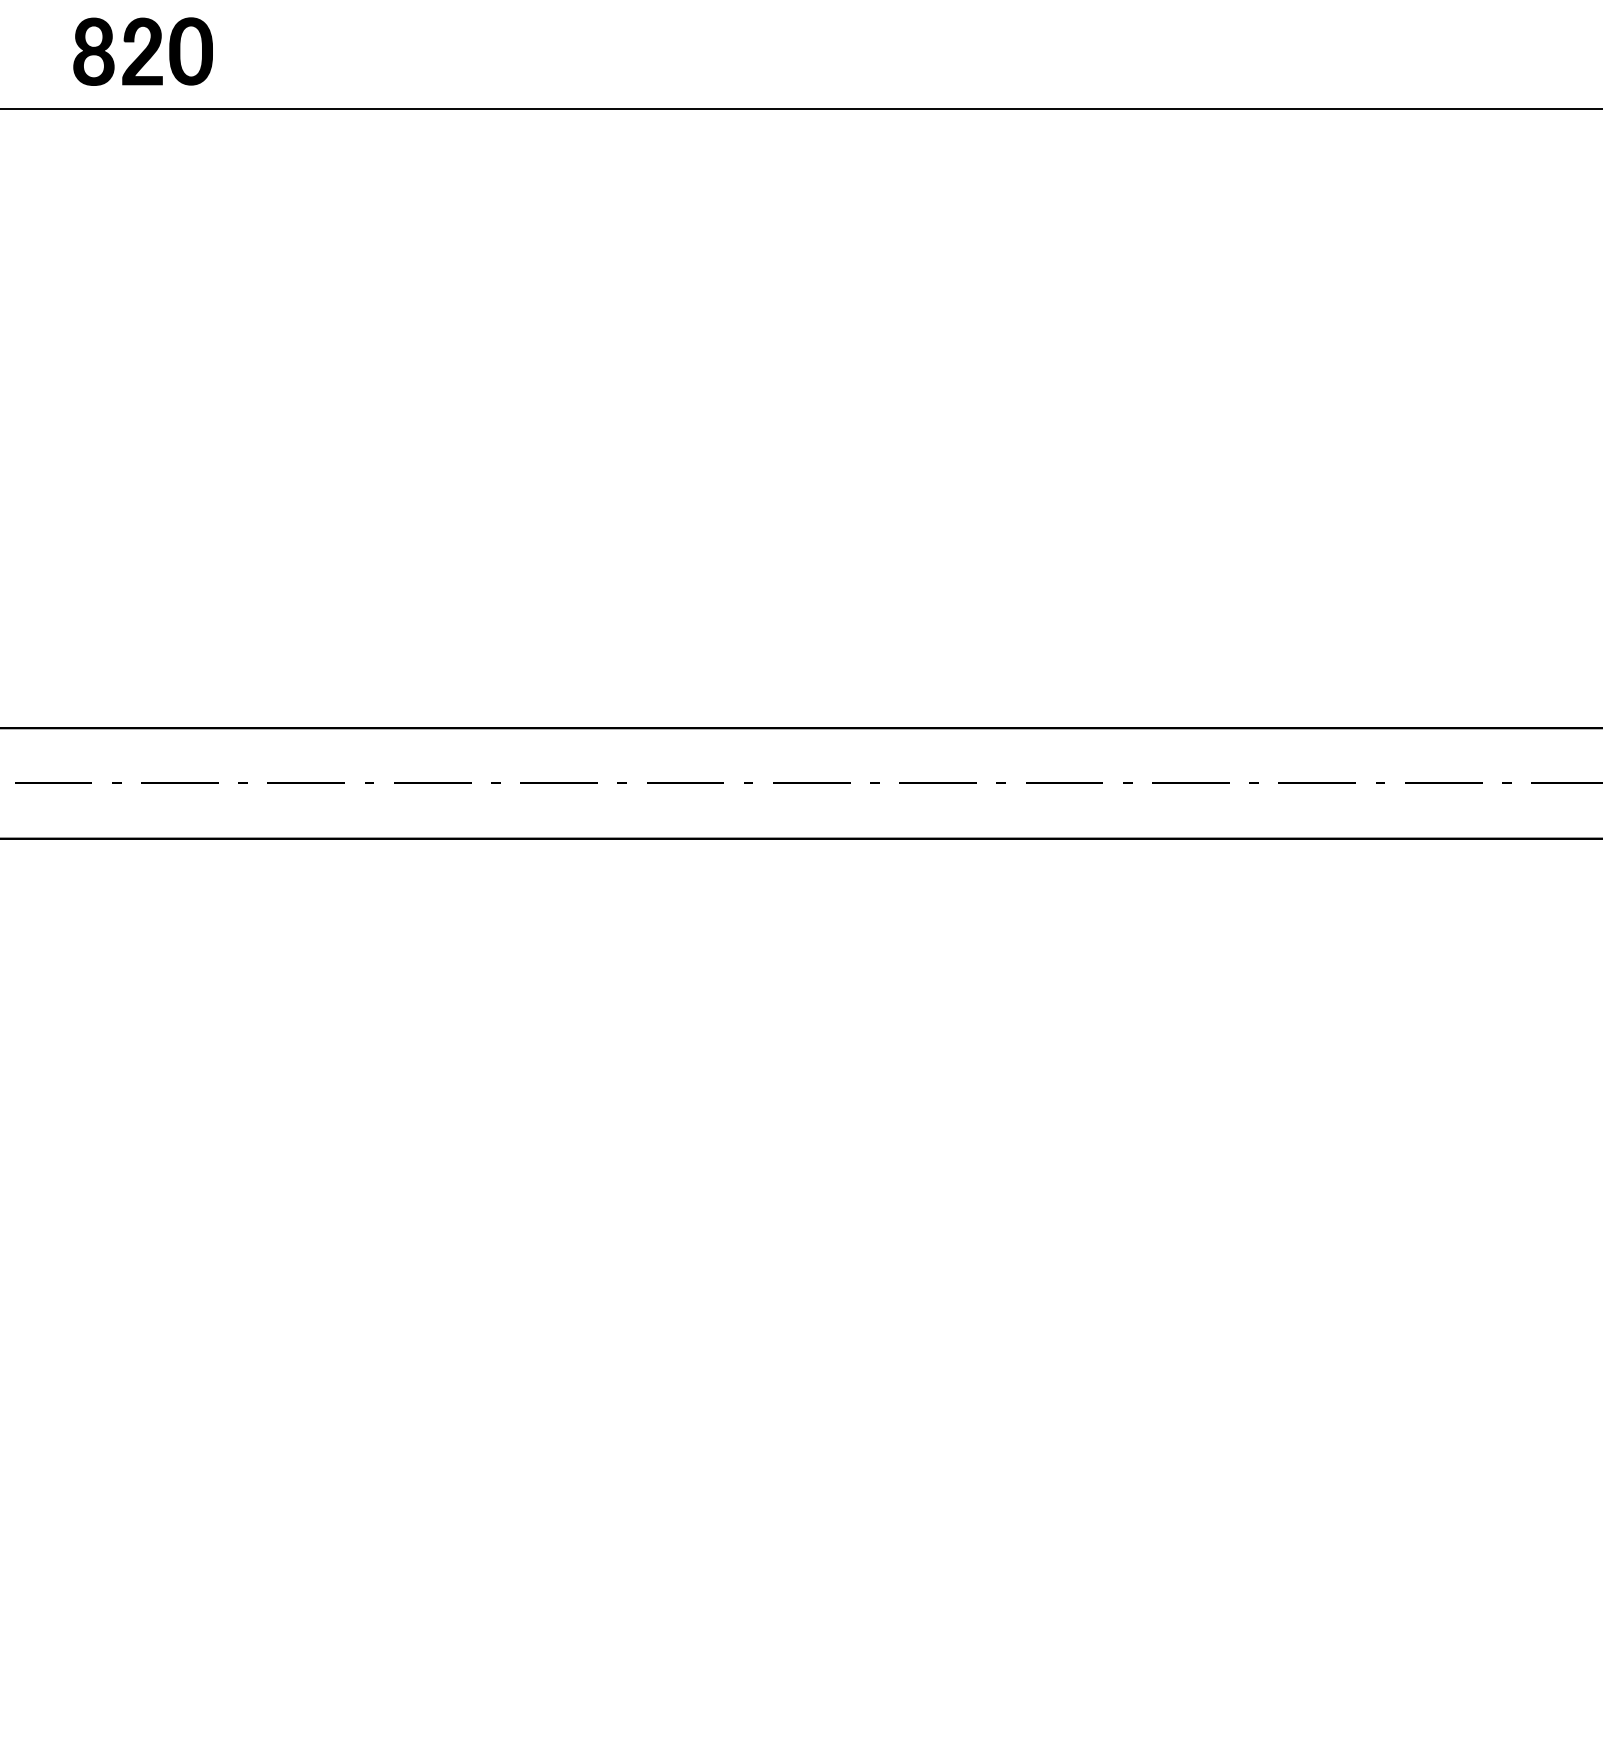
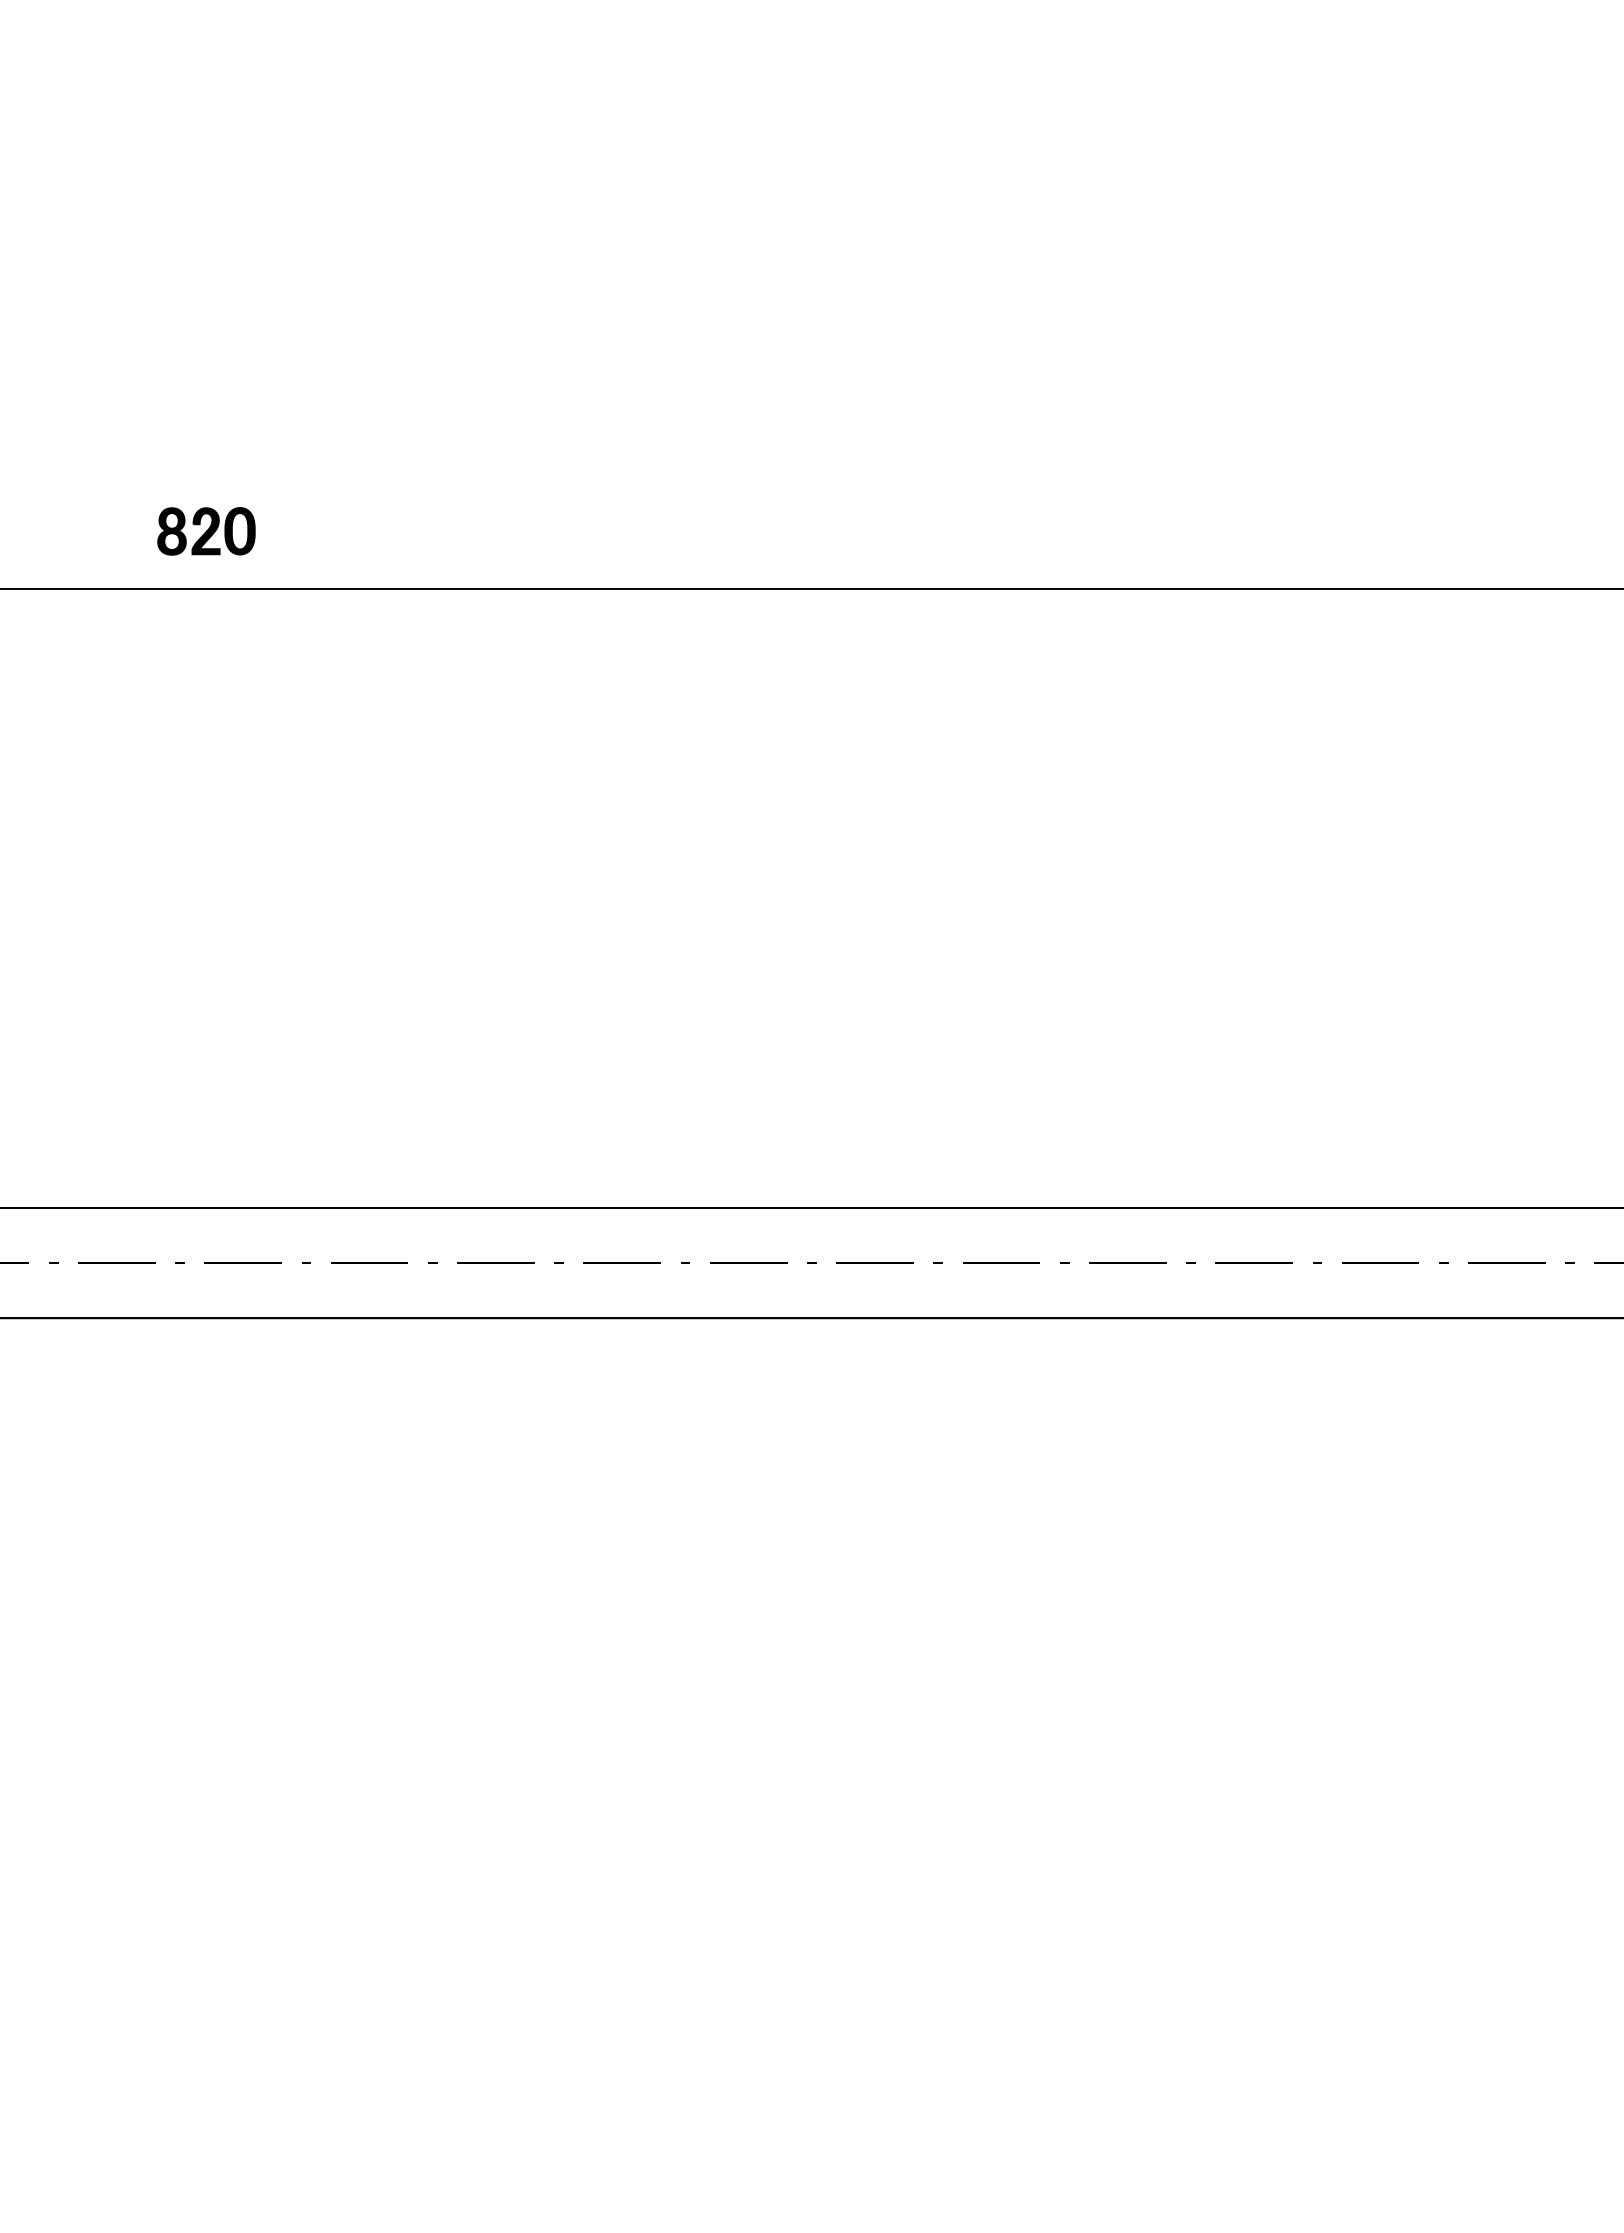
part: (143, 51) -> (206, 531), size x0.7

